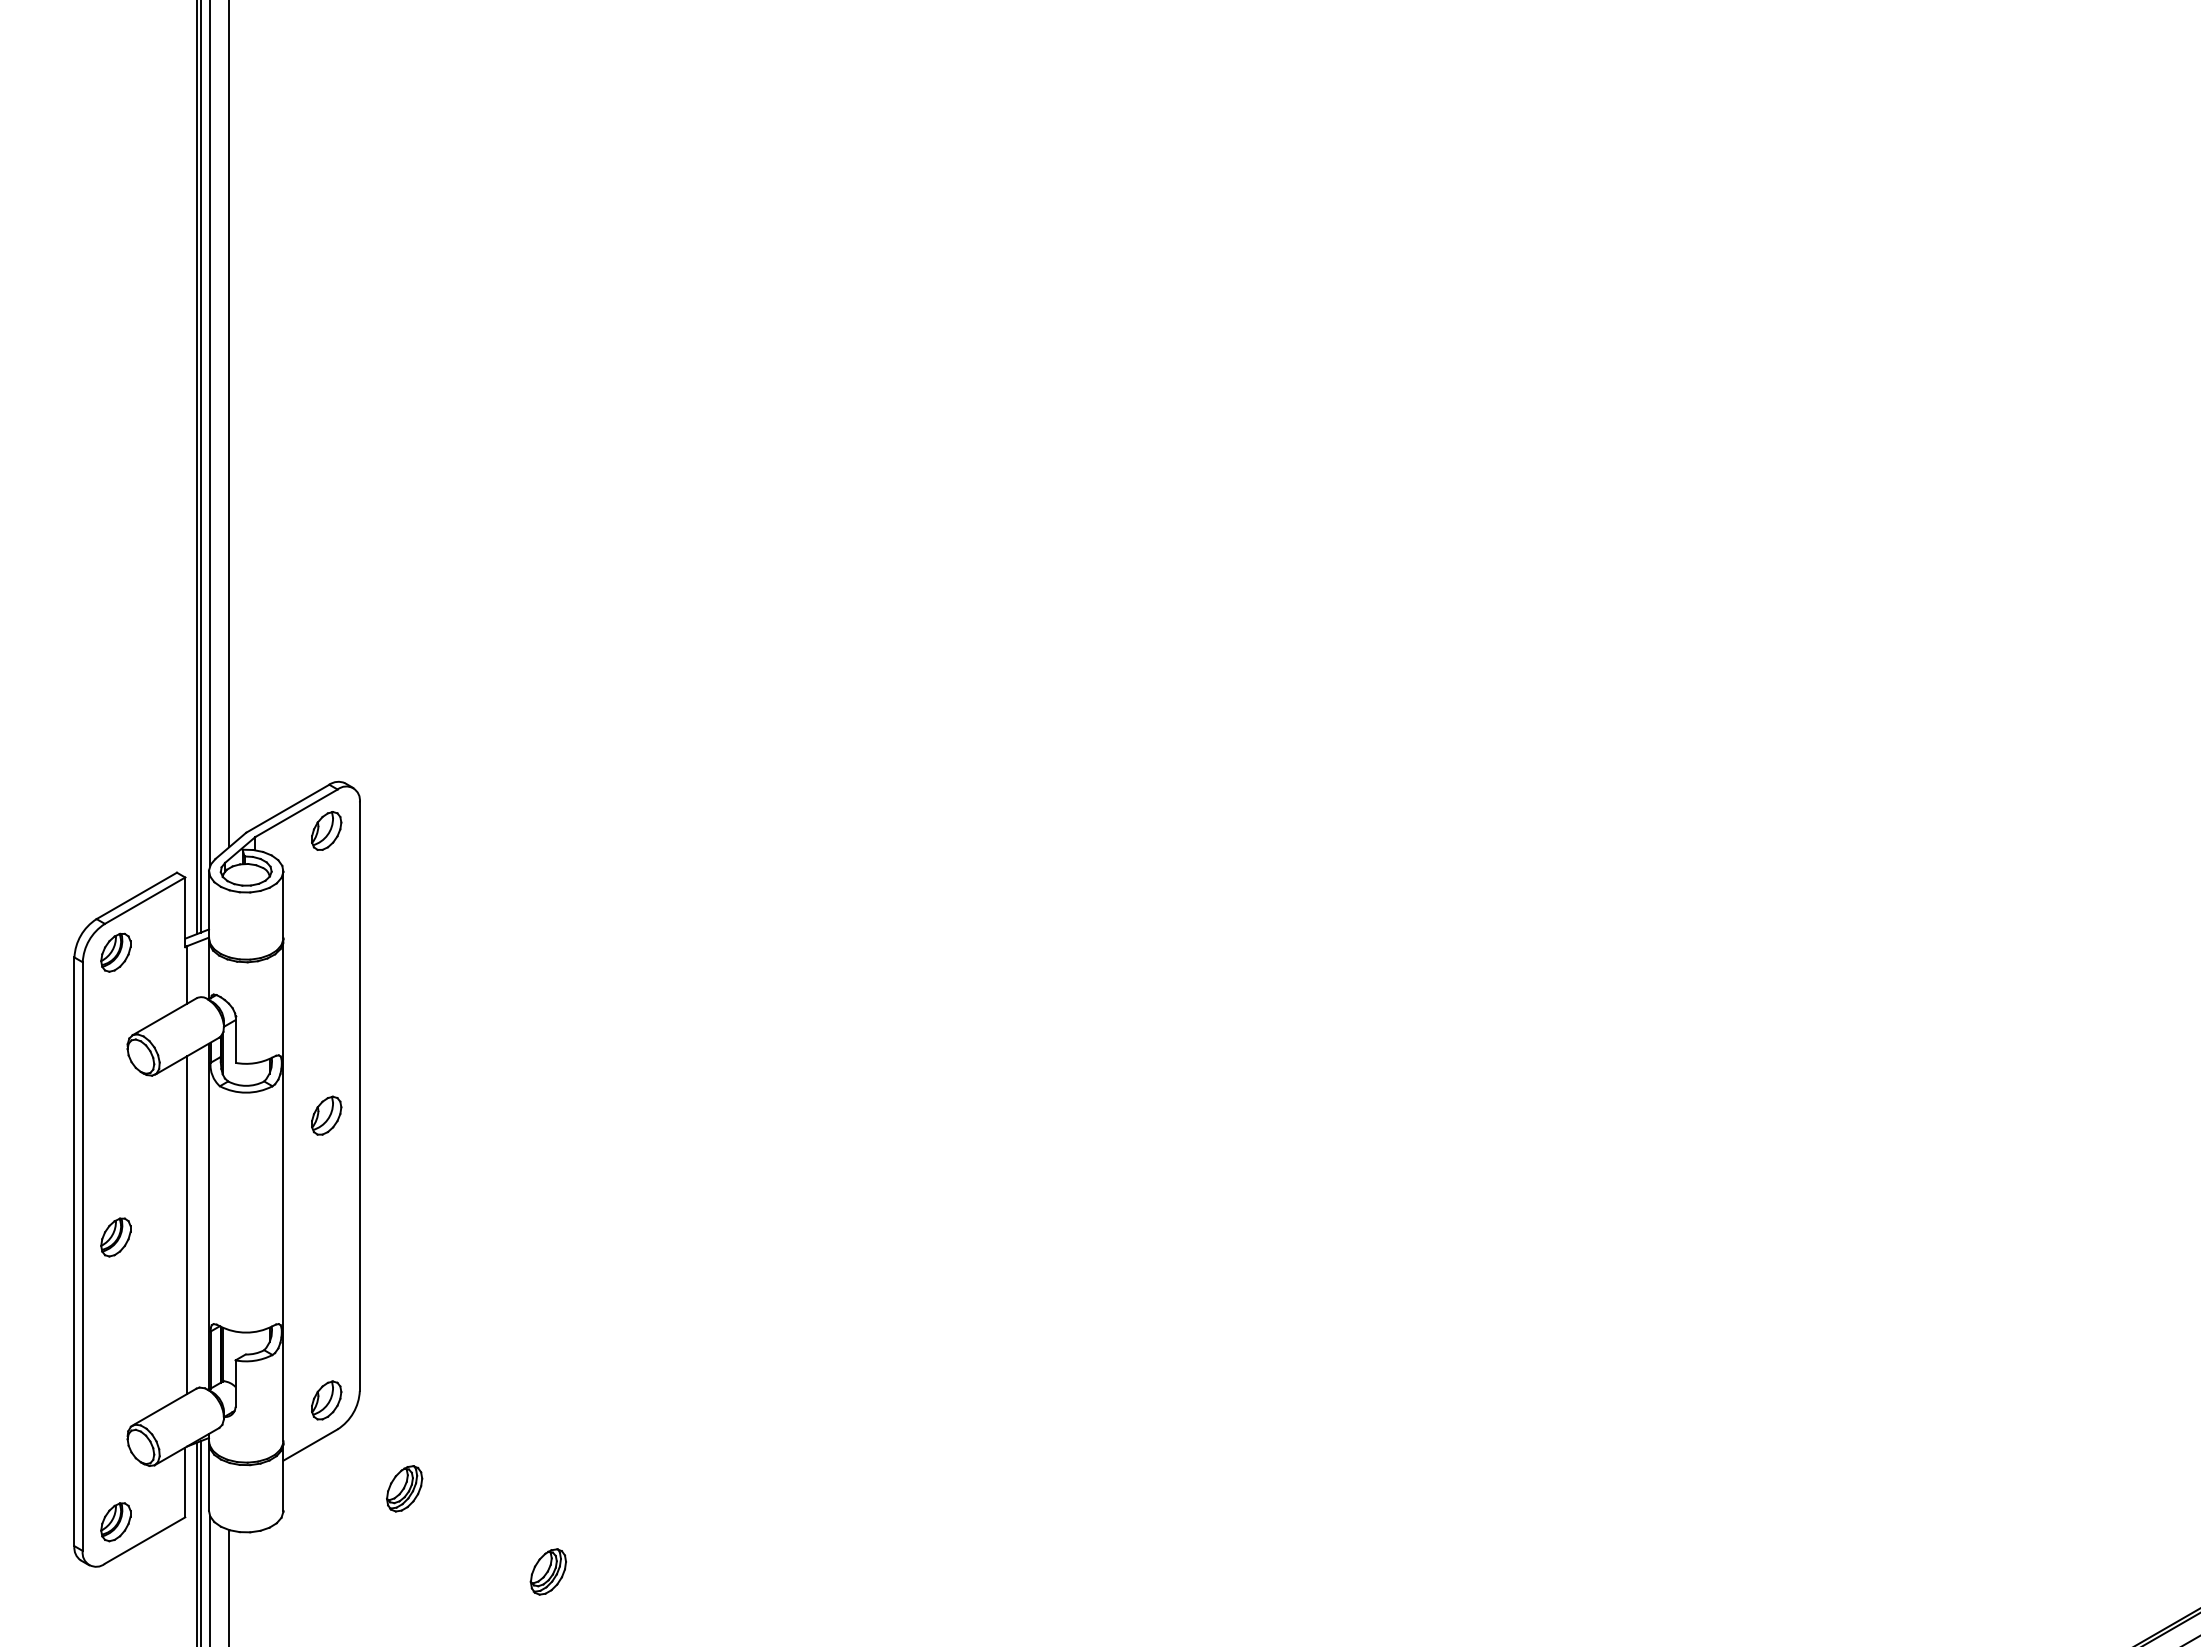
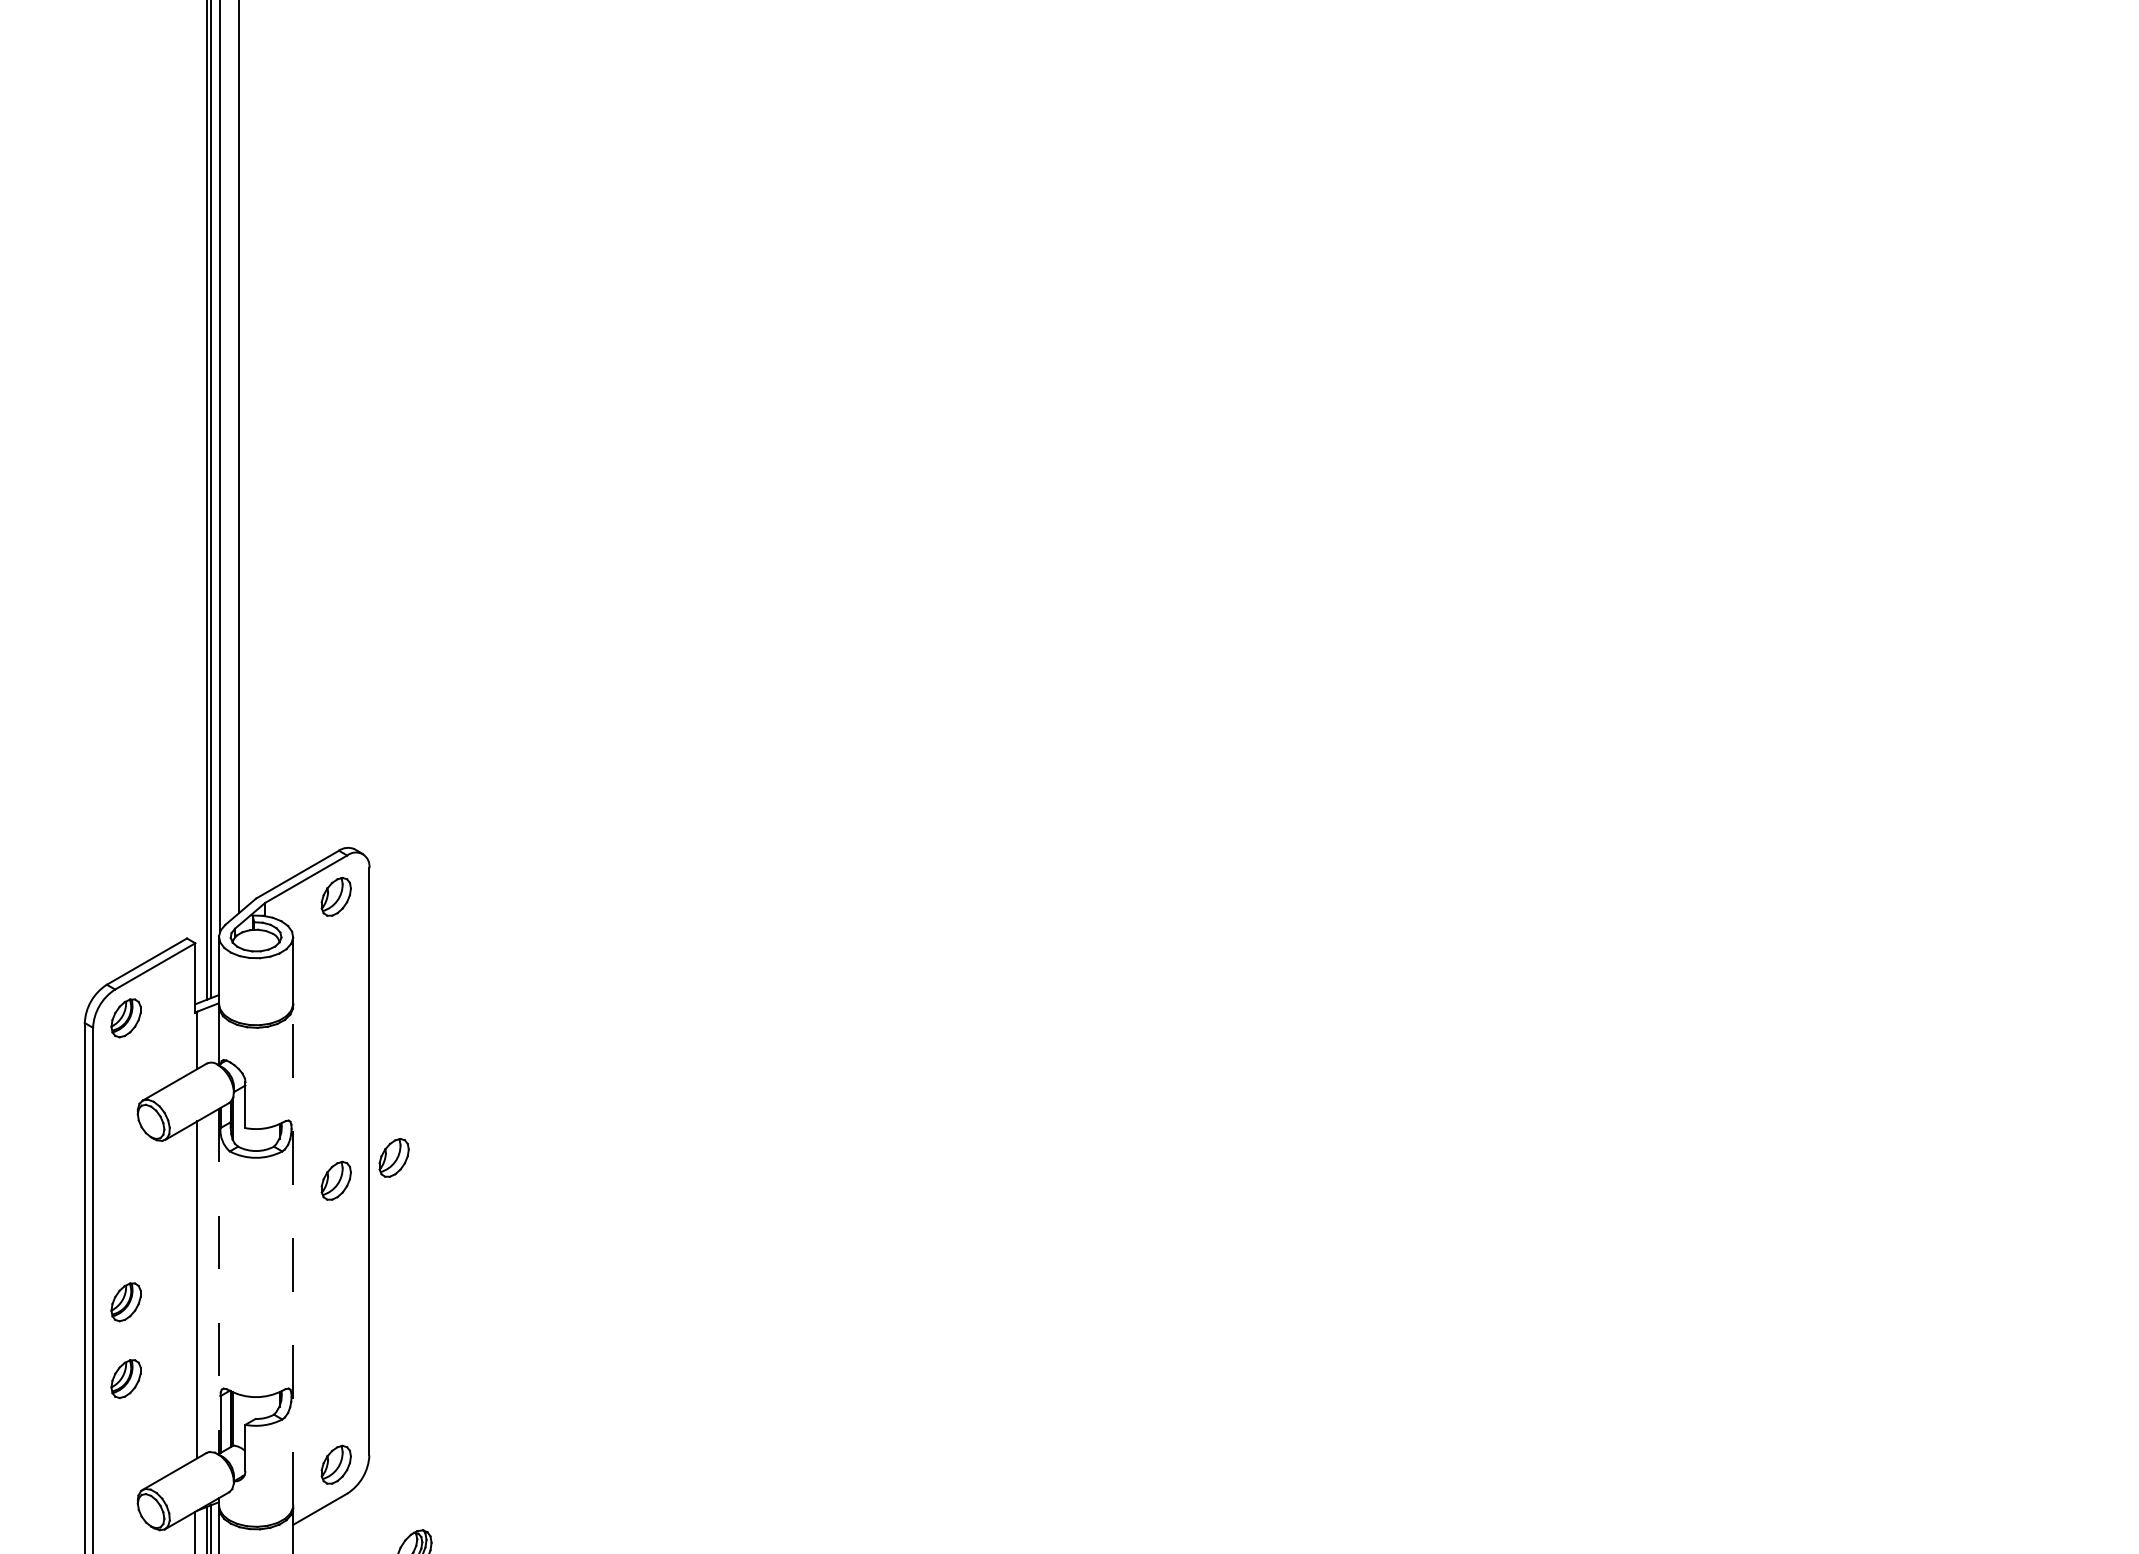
part: (384, 1092) -> (393, 1157), added
line: (283, 1190) -> (293, 1255), solid -> dashed
line: (209, 1216) -> (219, 1281), solid -> dashed
part: (115, 1314) -> (125, 1379), added

